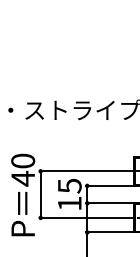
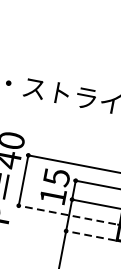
line: (85, 217) -> (67, 214), solid -> dashed
line: (109, 232) -> (90, 235), solid -> dashed

